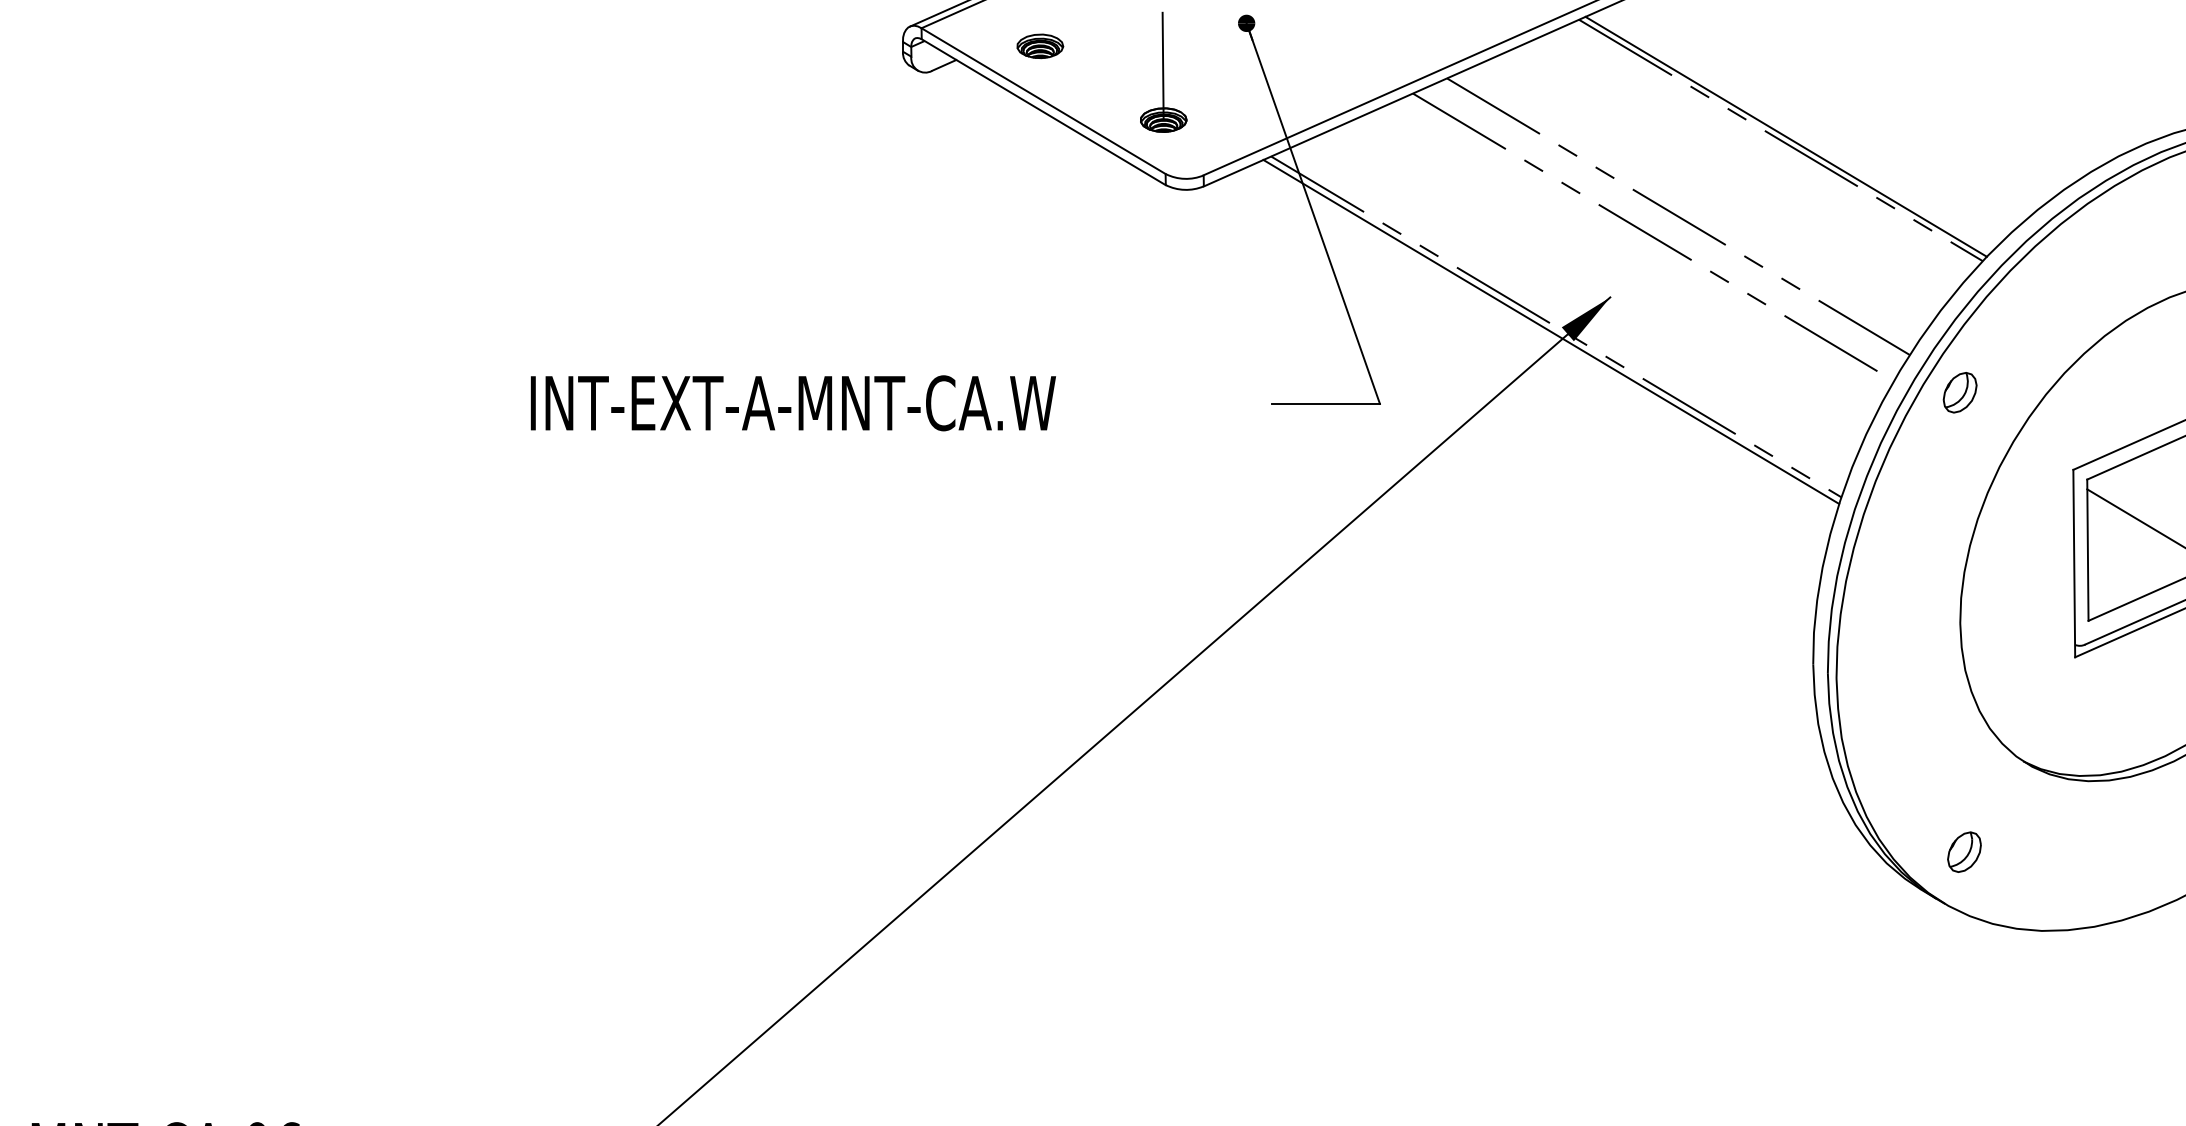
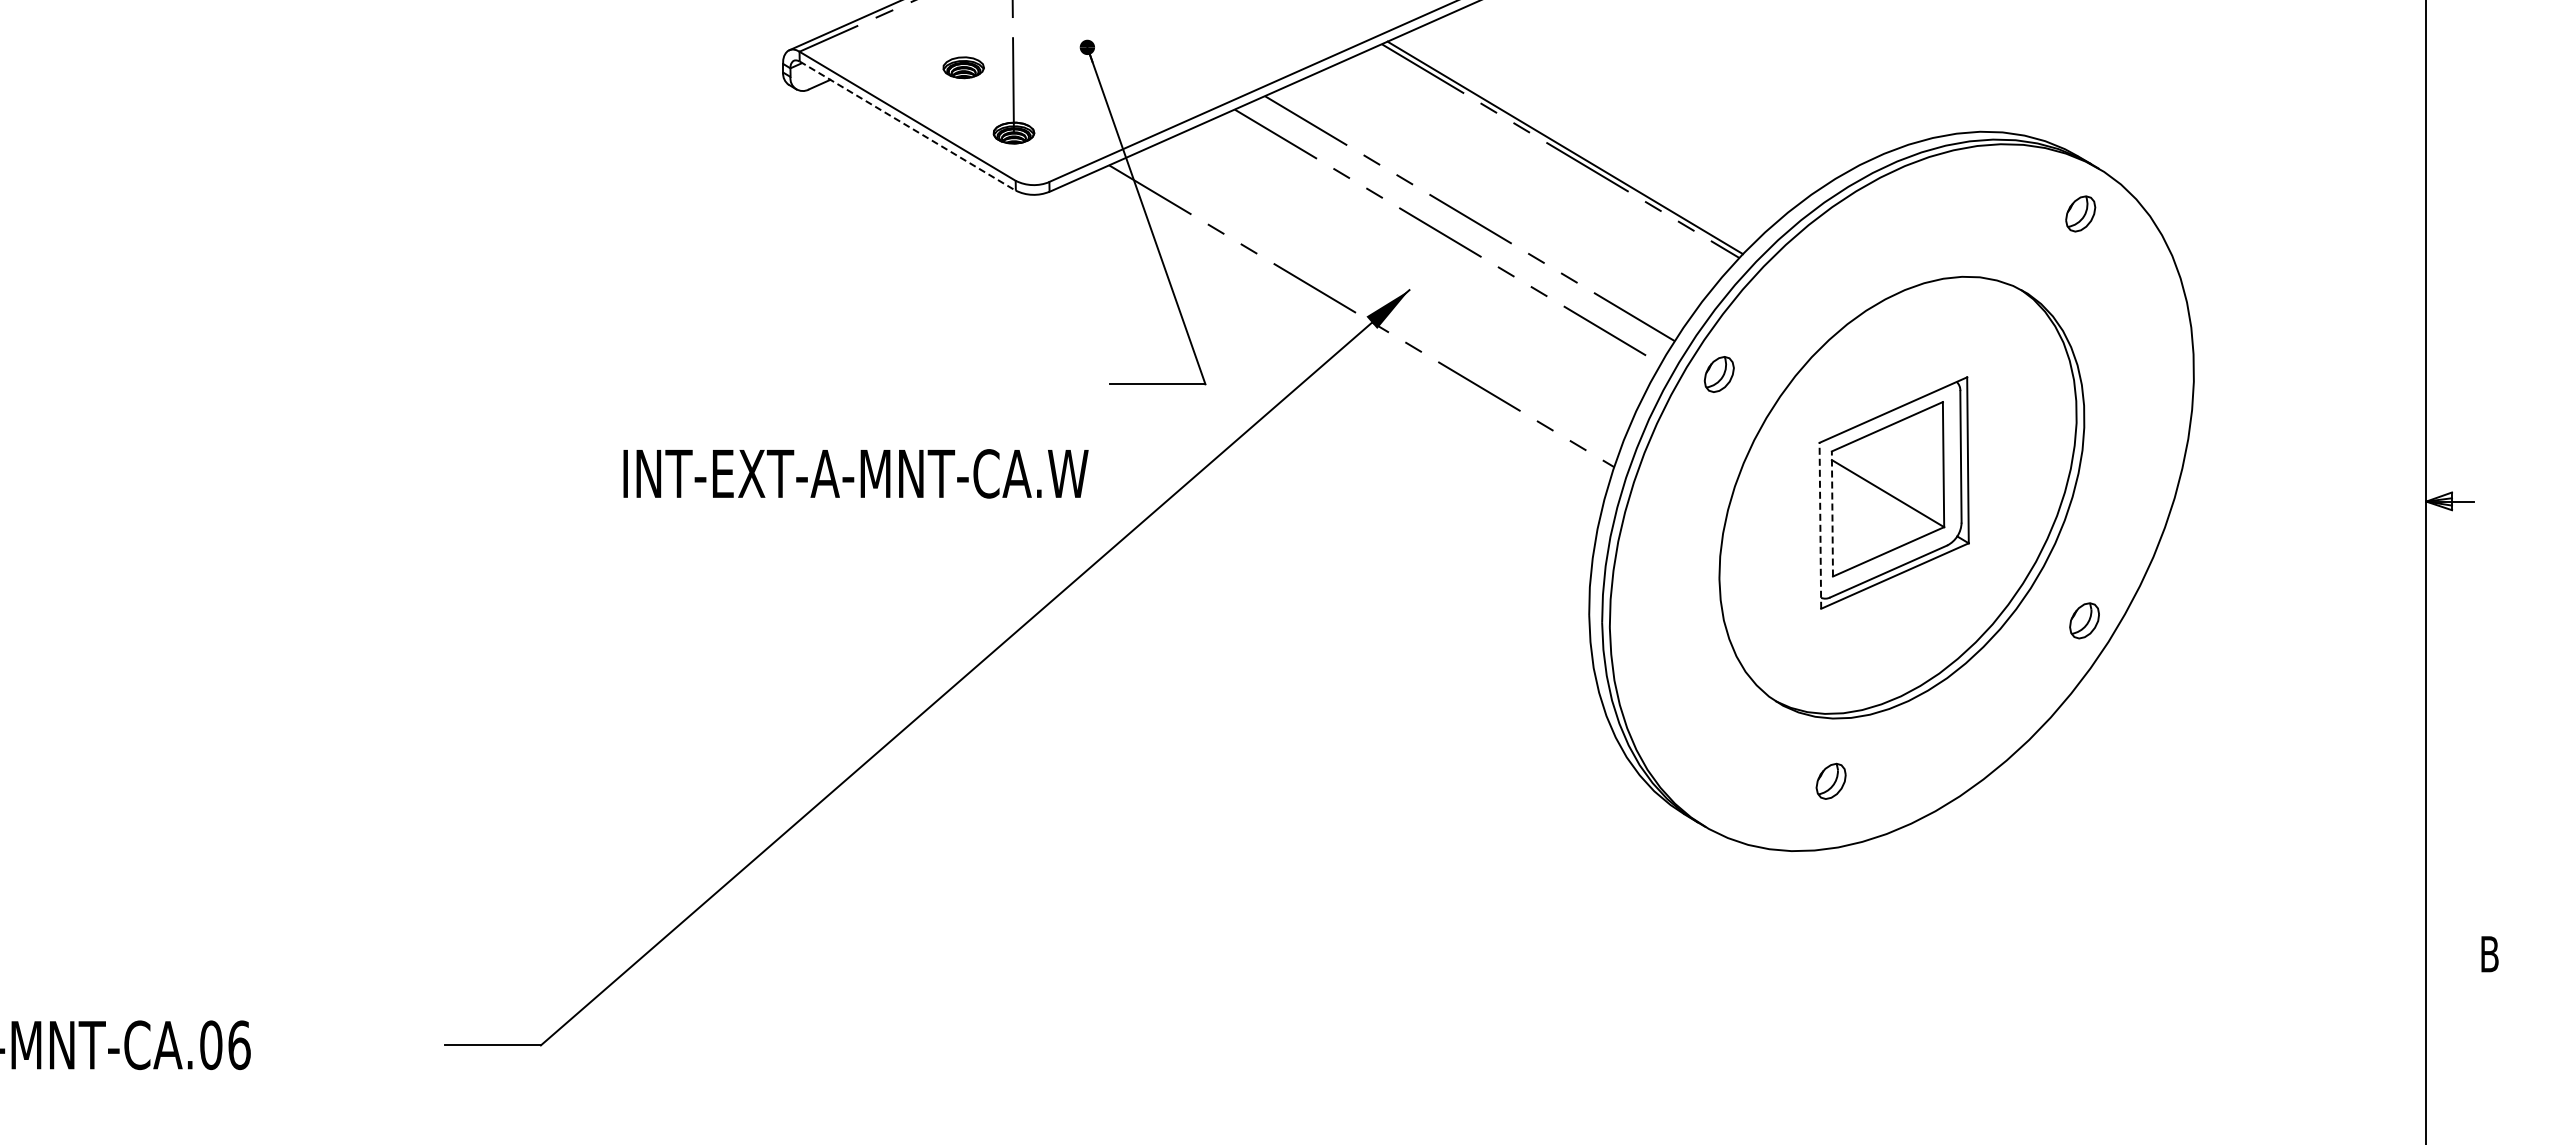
part: (1040, 46) -> (963, 67), moved
line: (1043, 112) -> (907, 126), solid -> dashed
line: (1551, 331) -> (1357, 320), removed
text: (792, 402) -> (855, 473), moved
line: (2087, 549) -> (1832, 513), solid -> dashed
line: (2074, 563) -> (1820, 525), solid -> dashed
part: (1963, 851) -> (1830, 780), moved

